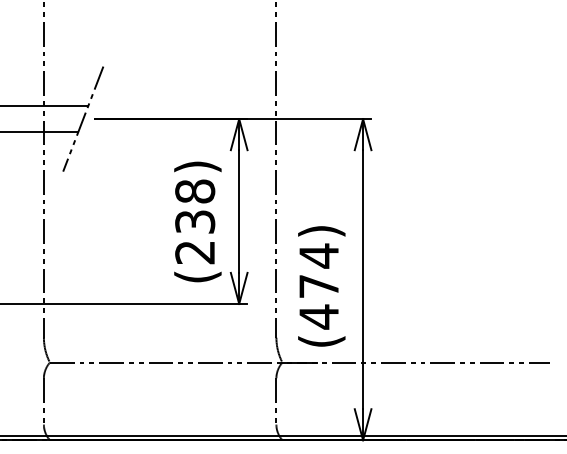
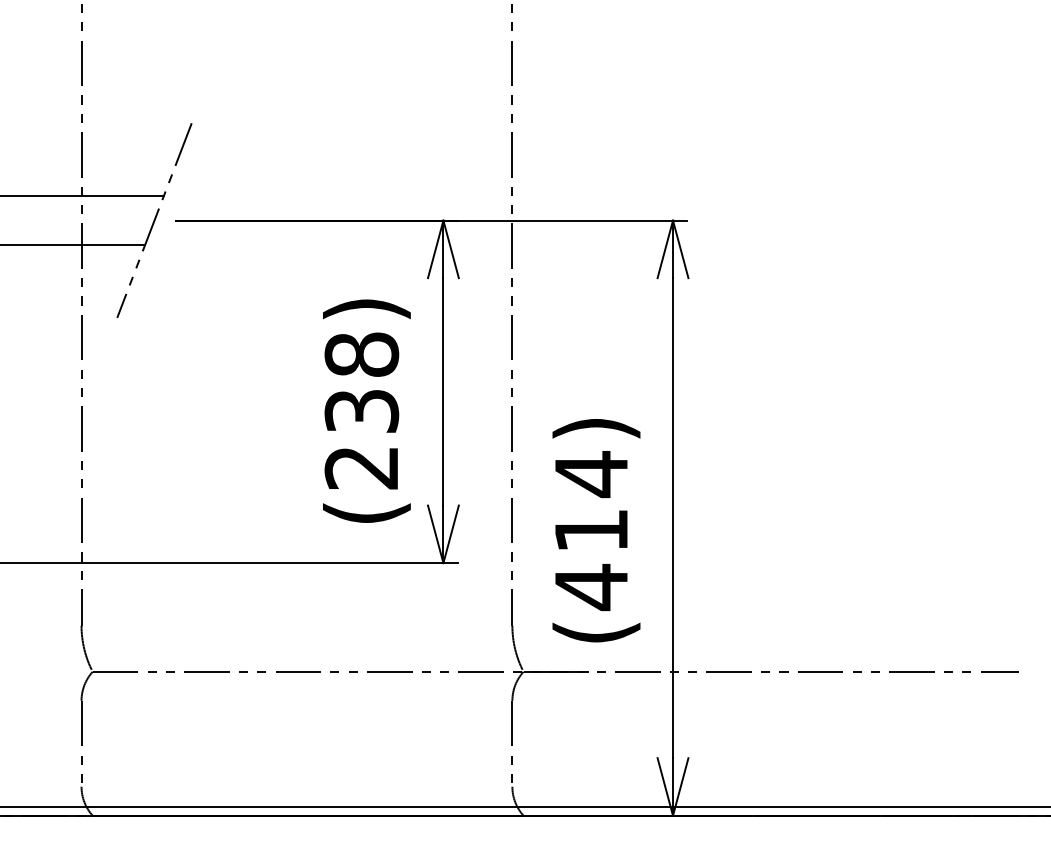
text: (318, 286) -> (590, 530), (474) -> (414)

